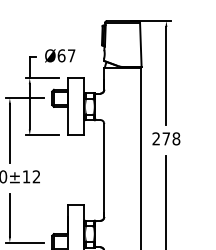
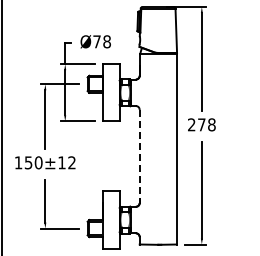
text: (66, 55) -> (101, 41), Ø67 -> Ø78
line: (104, 170) -> (139, 156), solid -> dashed

